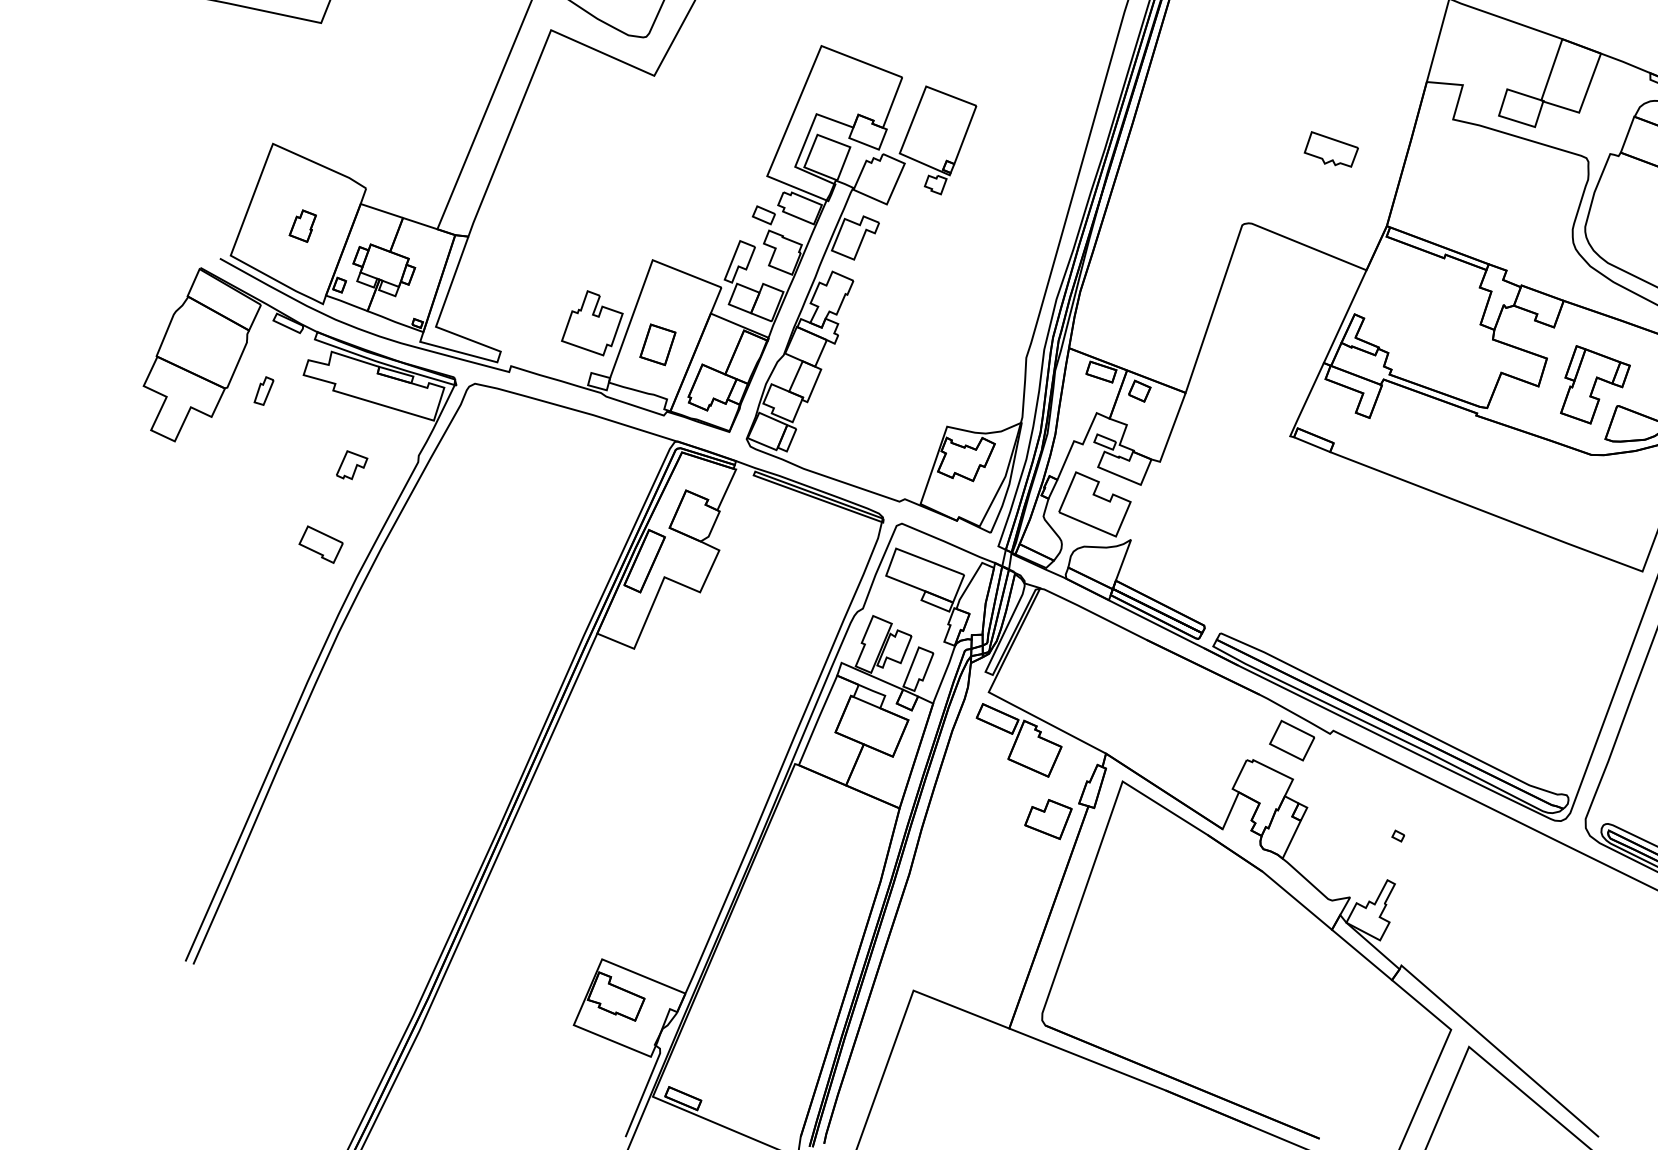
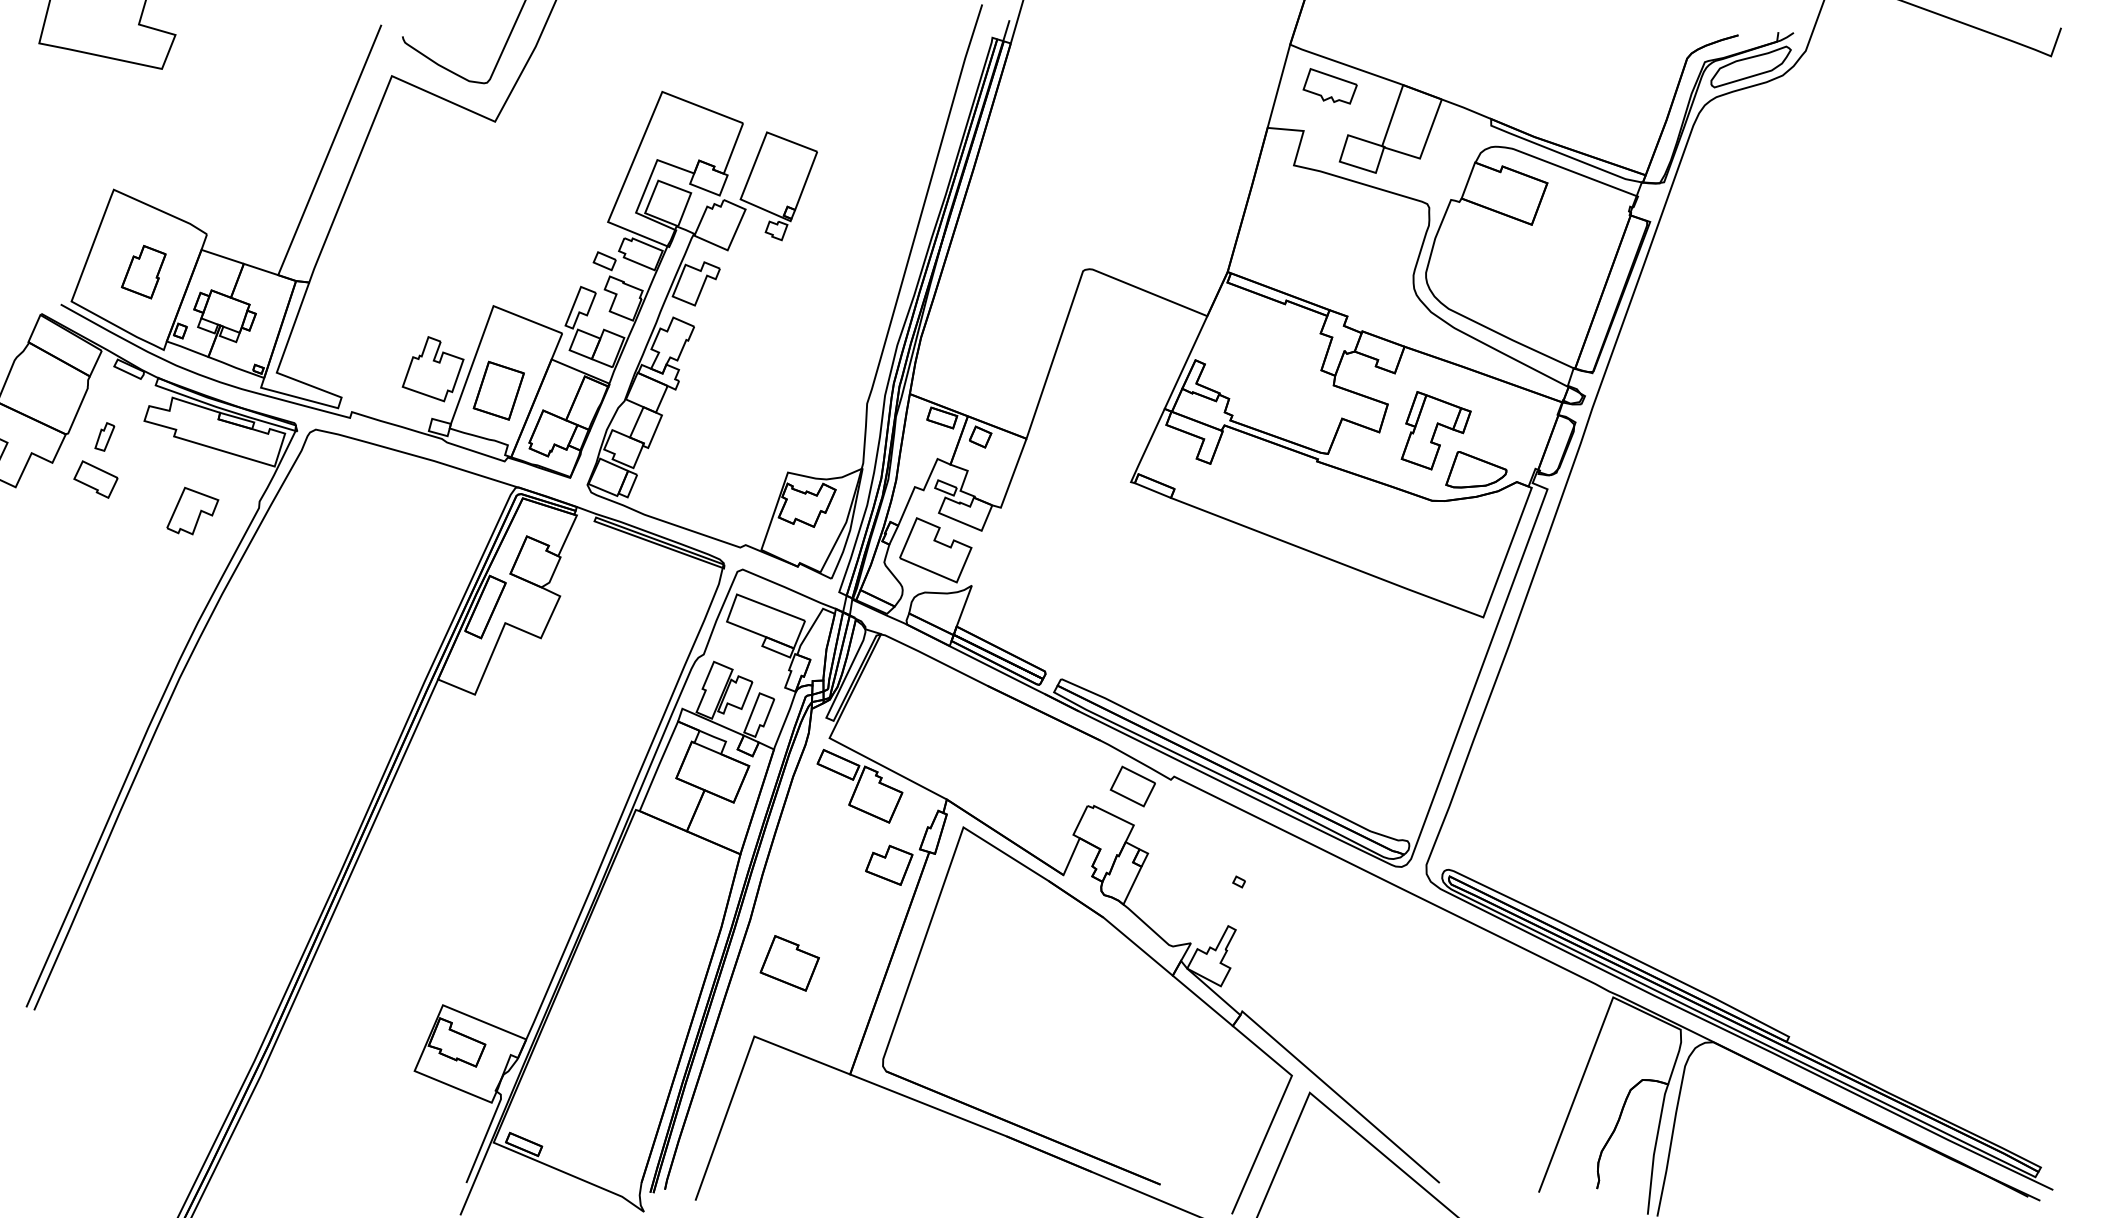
part: (1330, 149) -> (1329, 86), moved
part: (302, 225) -> (143, 271), size x1.67
part: (657, 344) -> (498, 390), size x1.43
part: (351, 464) -> (192, 510), size x1.67
part: (320, 544) -> (95, 479), moved
part: (948, 917) -> (789, 963), added

